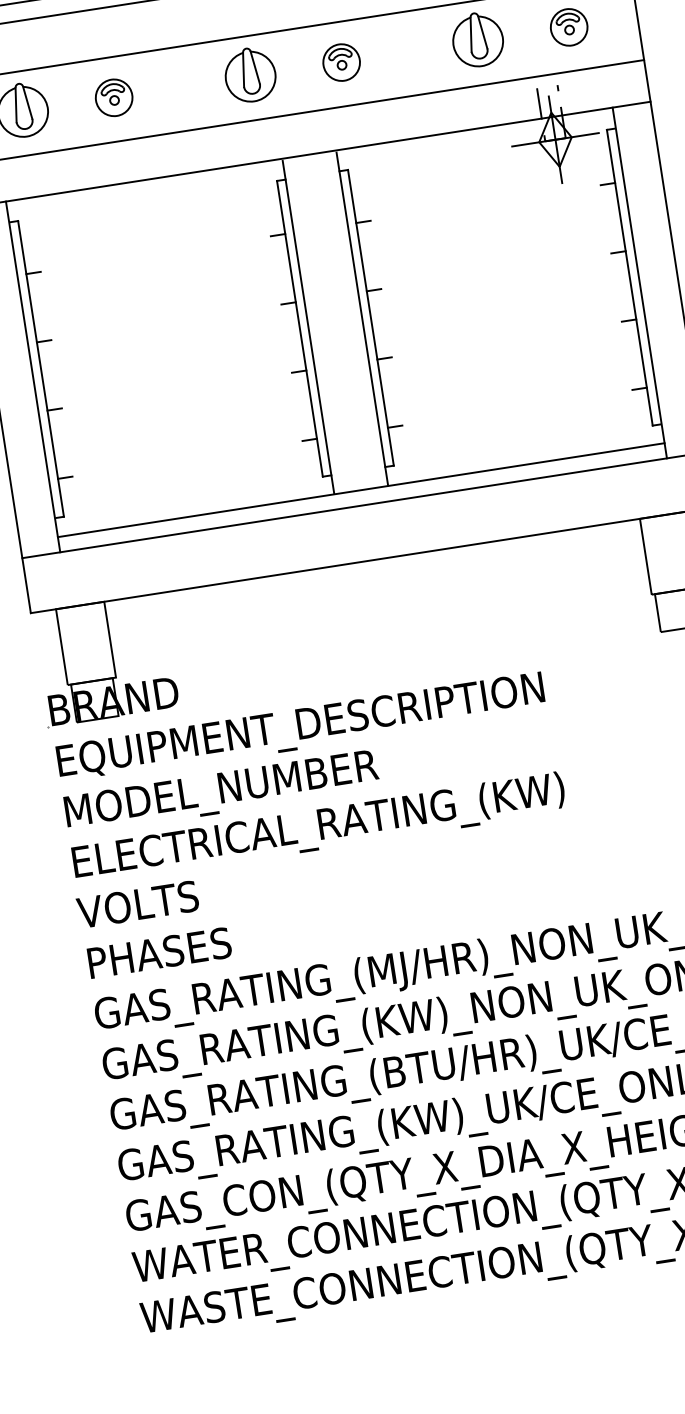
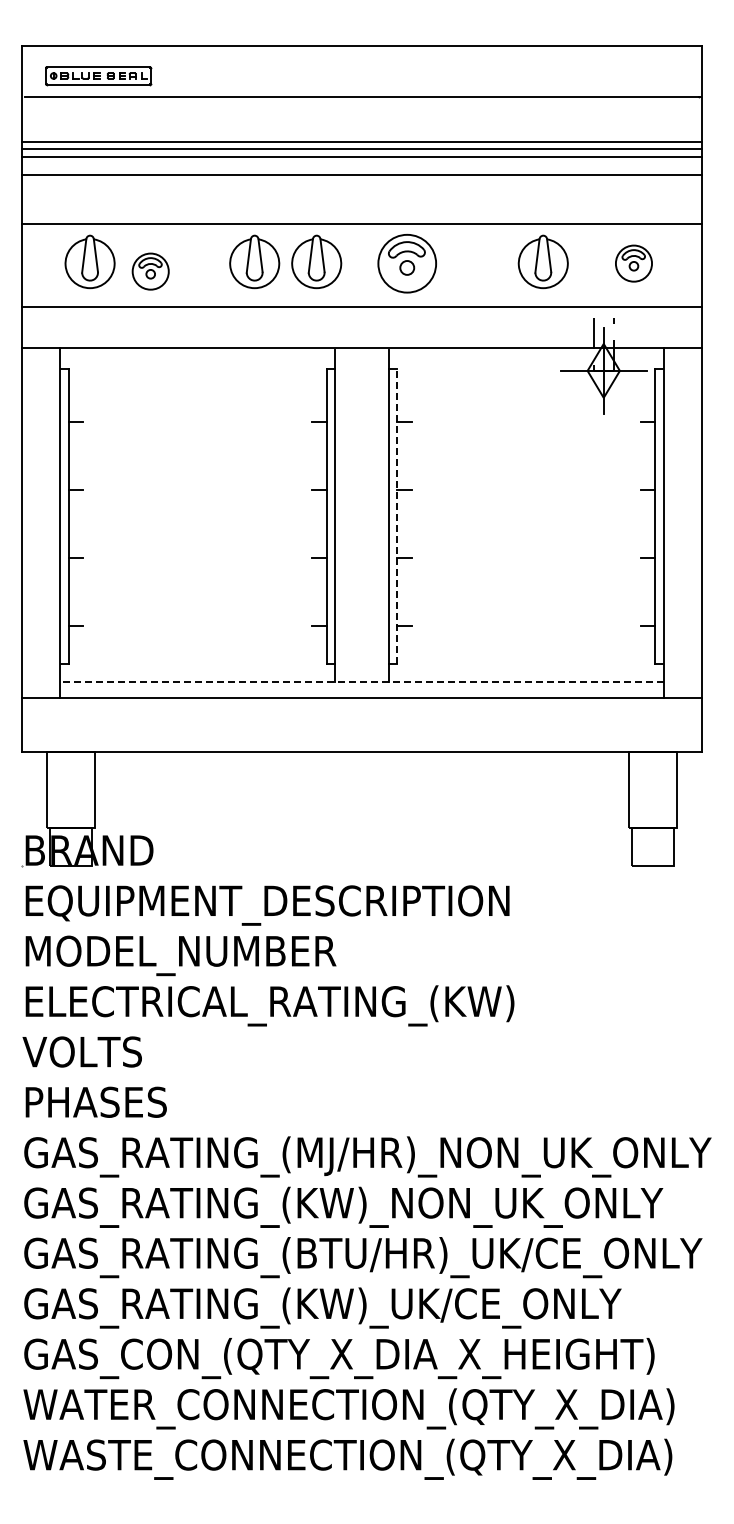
part: (341, 62) -> (407, 263), size x1.6
part: (187, 84) -> (254, 261), added
part: (113, 97) -> (150, 271), moved
line: (370, 317) -> (397, 515), solid -> dashed
line: (360, 490) -> (361, 682), solid -> dashed

